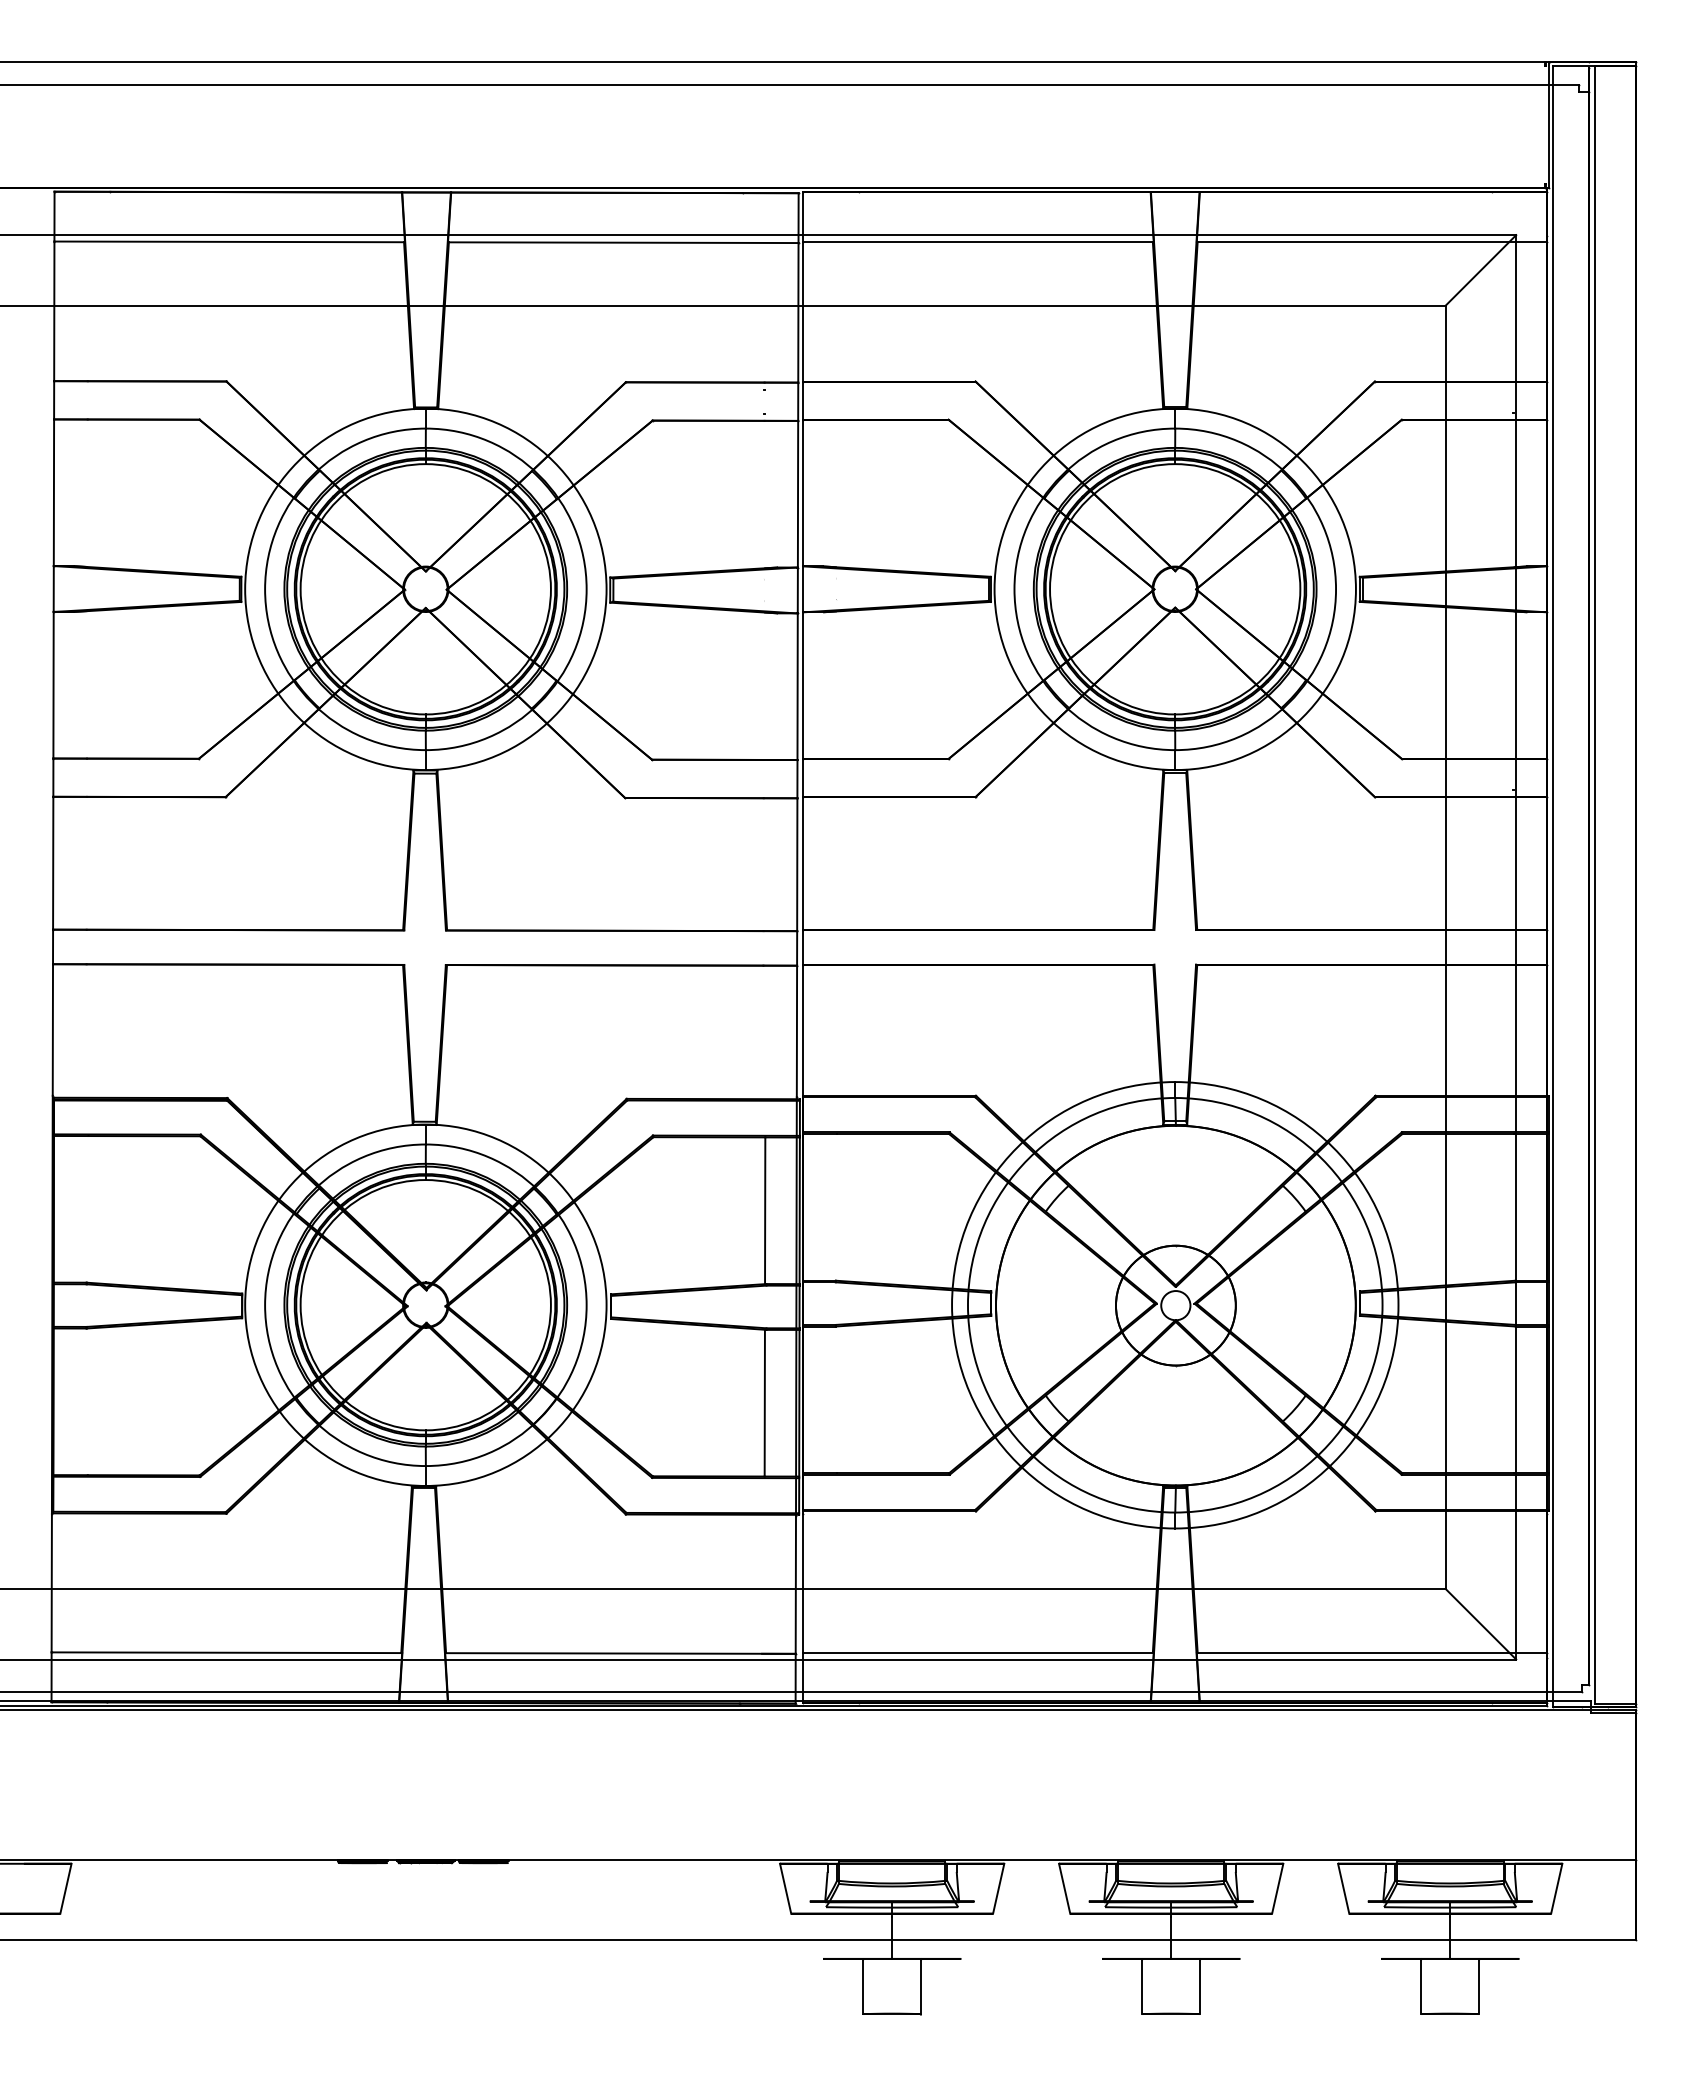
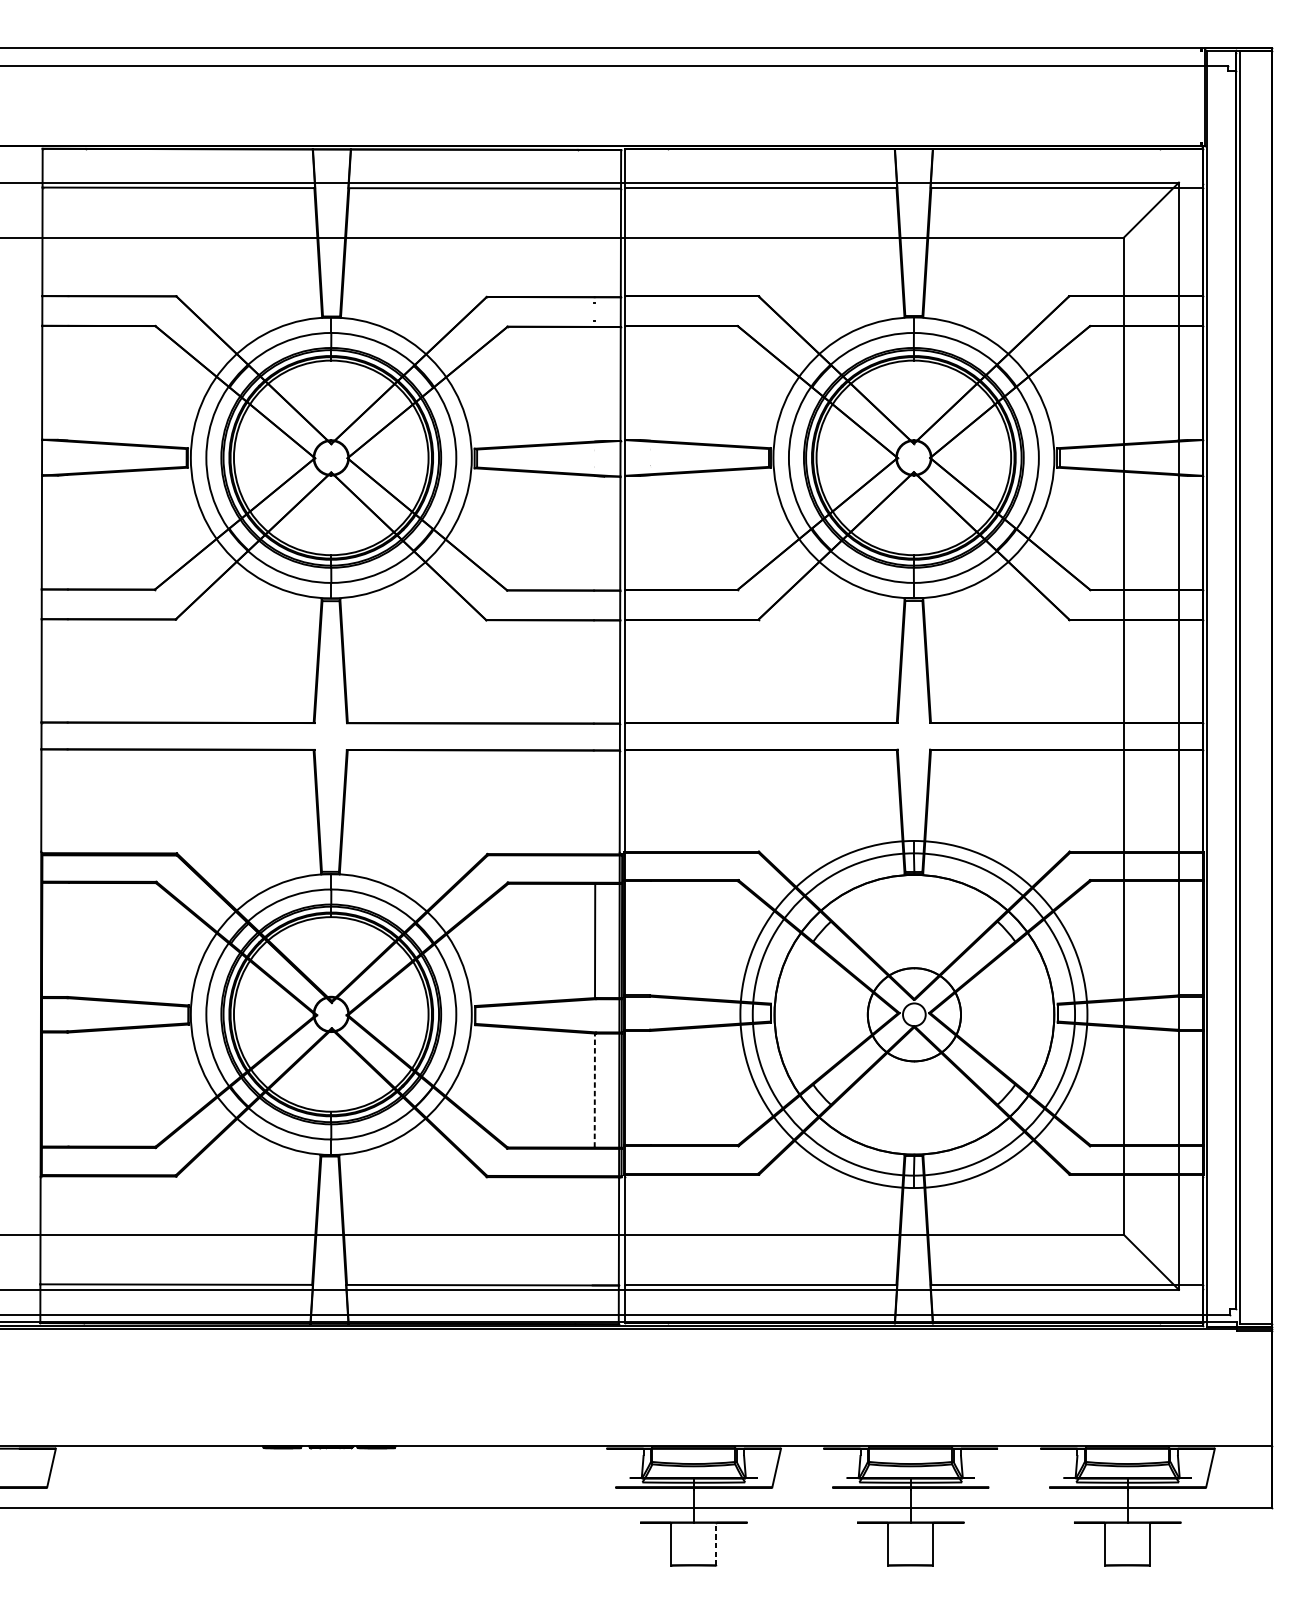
line: (764, 1402) -> (594, 1090), solid -> dashed
line: (785, 1888) -> (610, 1467), removed
line: (1064, 1888) -> (827, 1467), removed
line: (1277, 1888) -> (993, 1467), removed
line: (1343, 1888) -> (1044, 1467), removed
line: (921, 1986) -> (716, 1544), solid -> dashed

